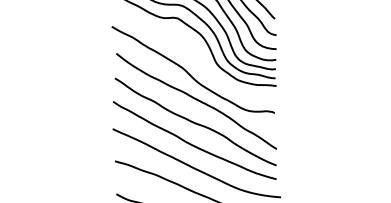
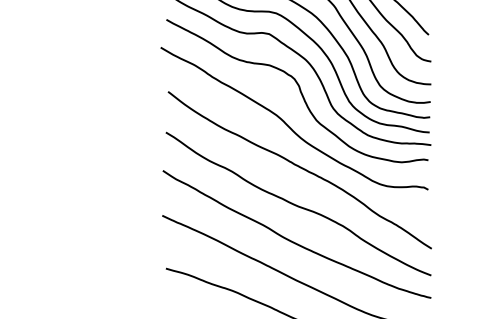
curve: (195, 52) -> (298, 89), added

